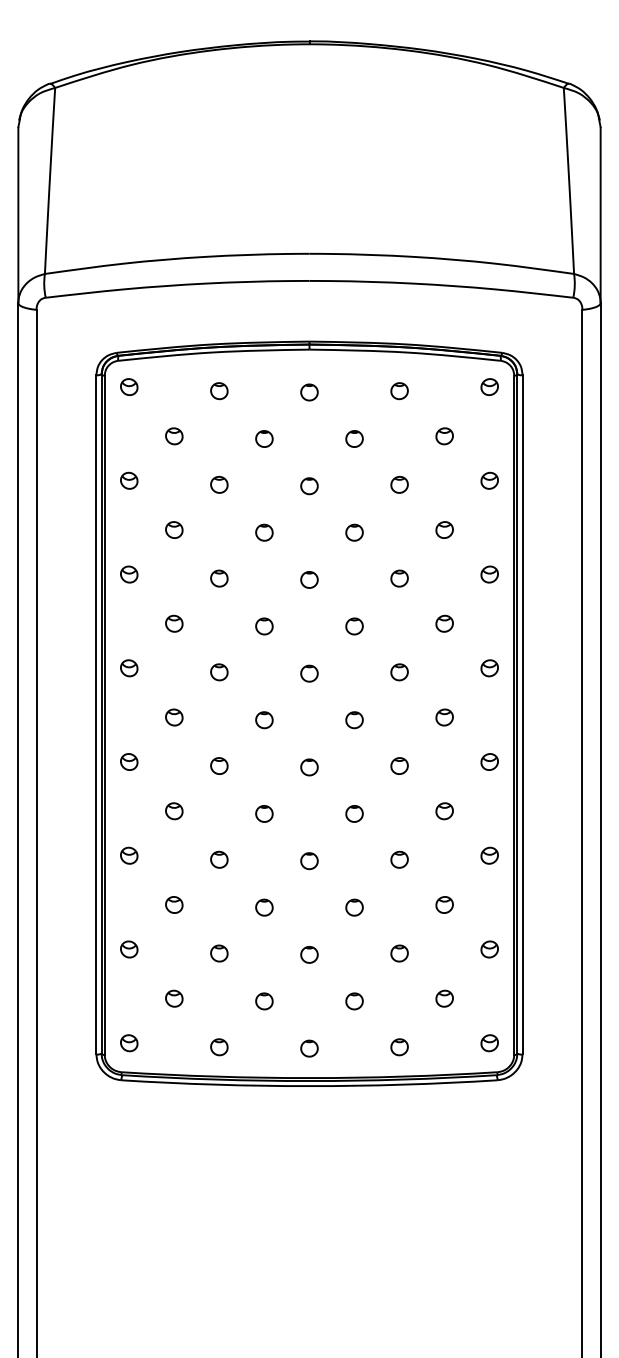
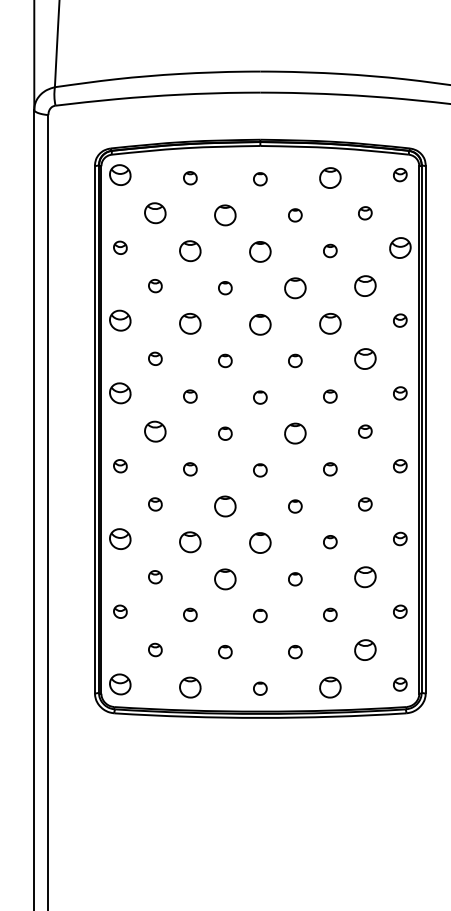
part: (129, 386) -> (120, 174), size x1.6
part: (399, 391) -> (330, 178), size x1.6
part: (174, 436) -> (155, 213), size x1.6
part: (264, 438) -> (225, 214), size x1.6
part: (489, 480) -> (400, 247), size x1.6
part: (219, 484) -> (190, 250), size x1.6
part: (309, 486) -> (260, 252), size x1.6
part: (444, 529) -> (365, 285), size x1.6
part: (354, 532) -> (295, 287), size x1.6
part: (129, 574) -> (120, 320), size x1.6
part: (219, 578) -> (190, 323), size x1.6
part: (399, 578) -> (330, 323), size x1.6
part: (309, 579) -> (260, 324), size x1.6
part: (444, 623) -> (365, 358), size x1.6
part: (129, 668) -> (120, 393), size x1.6
part: (174, 717) -> (155, 431), size x1.6
part: (354, 720) -> (295, 433), size x1.6
part: (264, 813) -> (225, 506), size x1.6
part: (129, 855) -> (120, 538), size x1.6
part: (219, 859) -> (190, 541), size x1.6
part: (309, 861) -> (260, 543), size x1.6
part: (444, 904) -> (365, 576), size x1.6
part: (264, 907) -> (225, 579), size x1.6
part: (444, 998) -> (365, 649), size x1.6
part: (129, 1043) -> (120, 684), size x1.6
part: (219, 1047) -> (190, 687), size x1.6
part: (399, 1047) -> (330, 687), size x1.6

